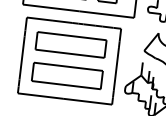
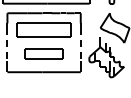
line: (22, 57) -> (7, 44), solid -> dashed
line: (116, 68) -> (80, 44), solid -> dashed
part: (67, 74) -> (43, 53), size x0.7

